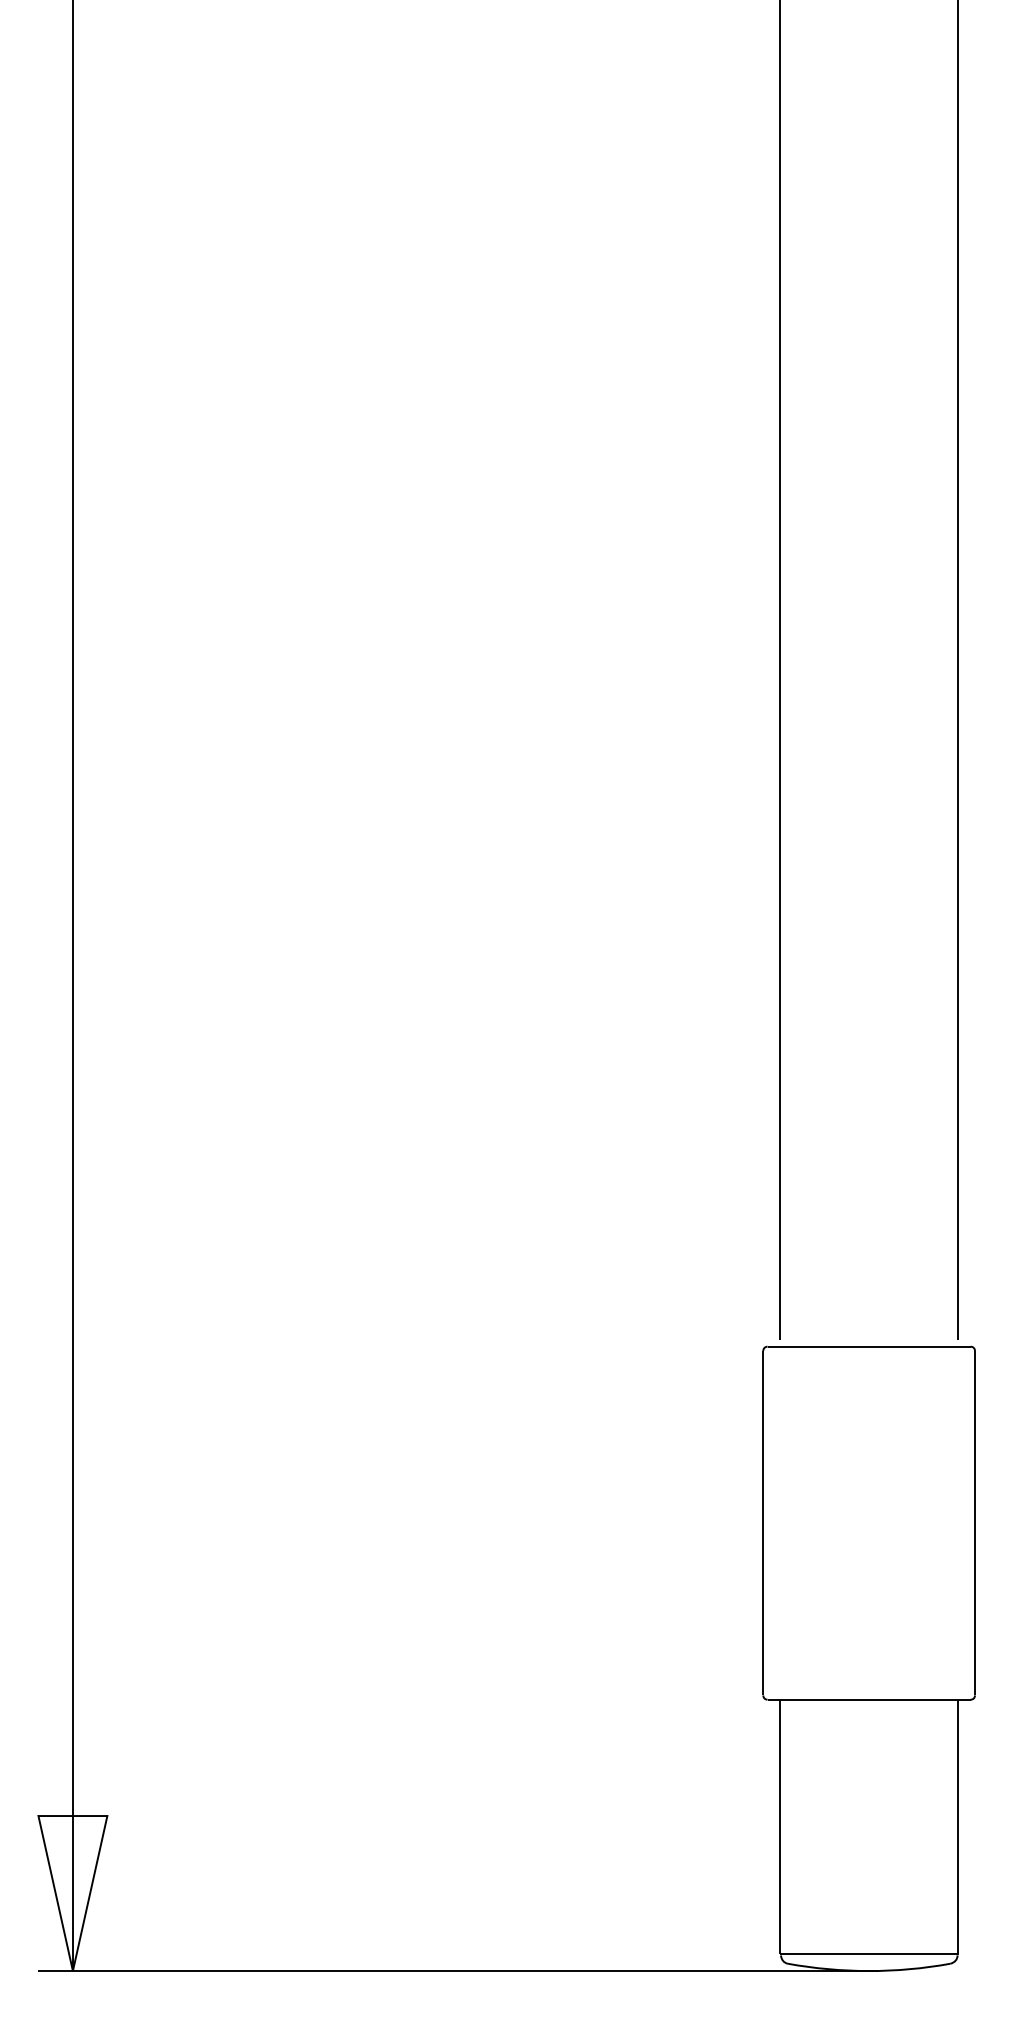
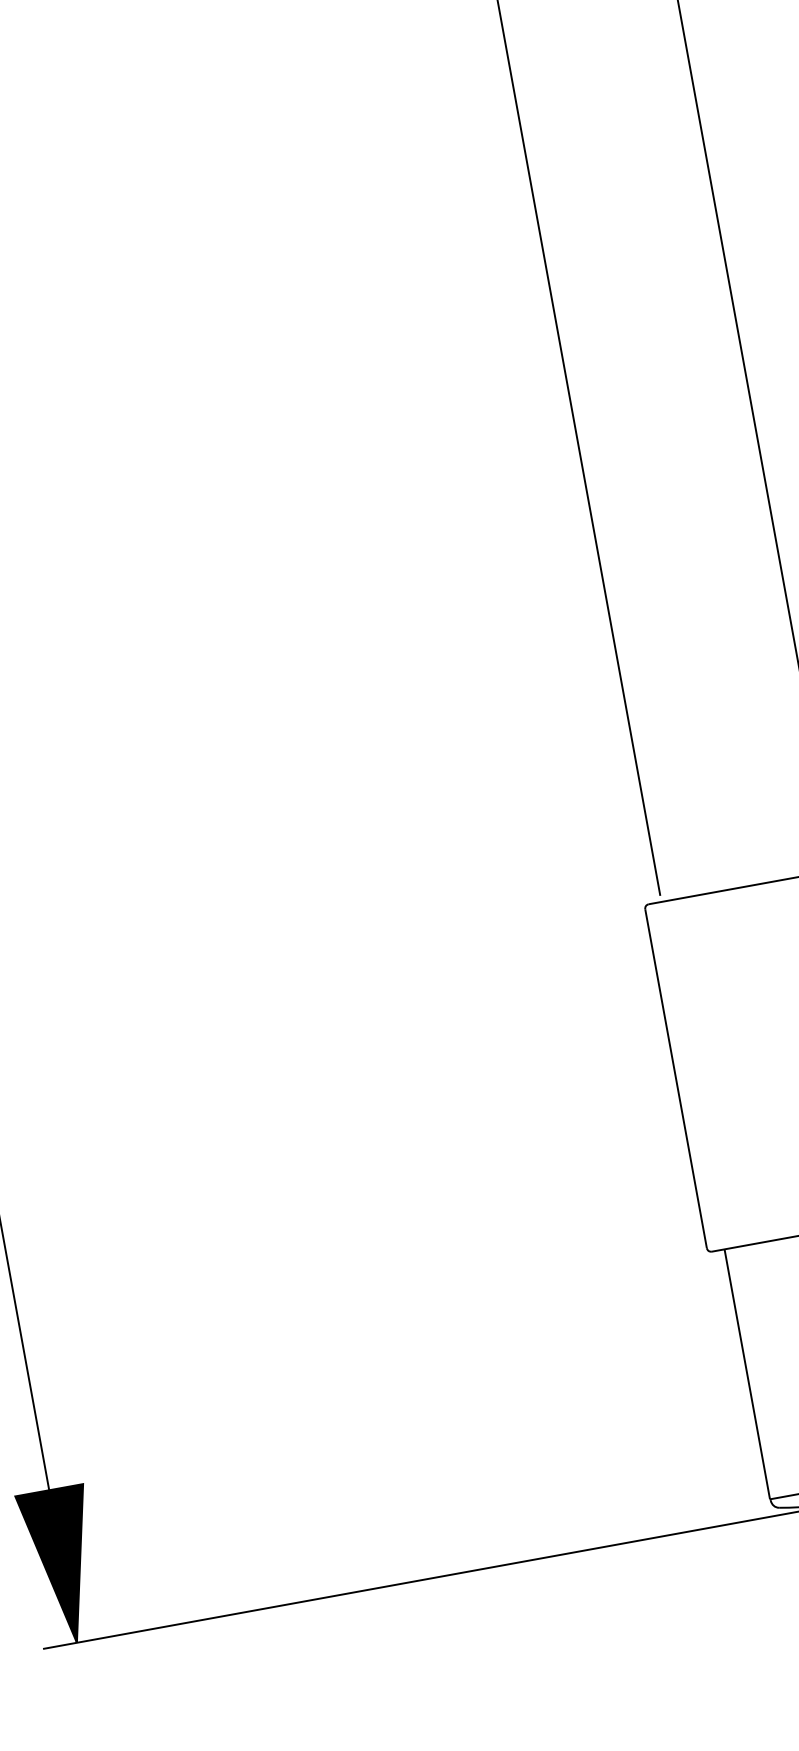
fill: (72, 1893) -> (62, 1566), added

